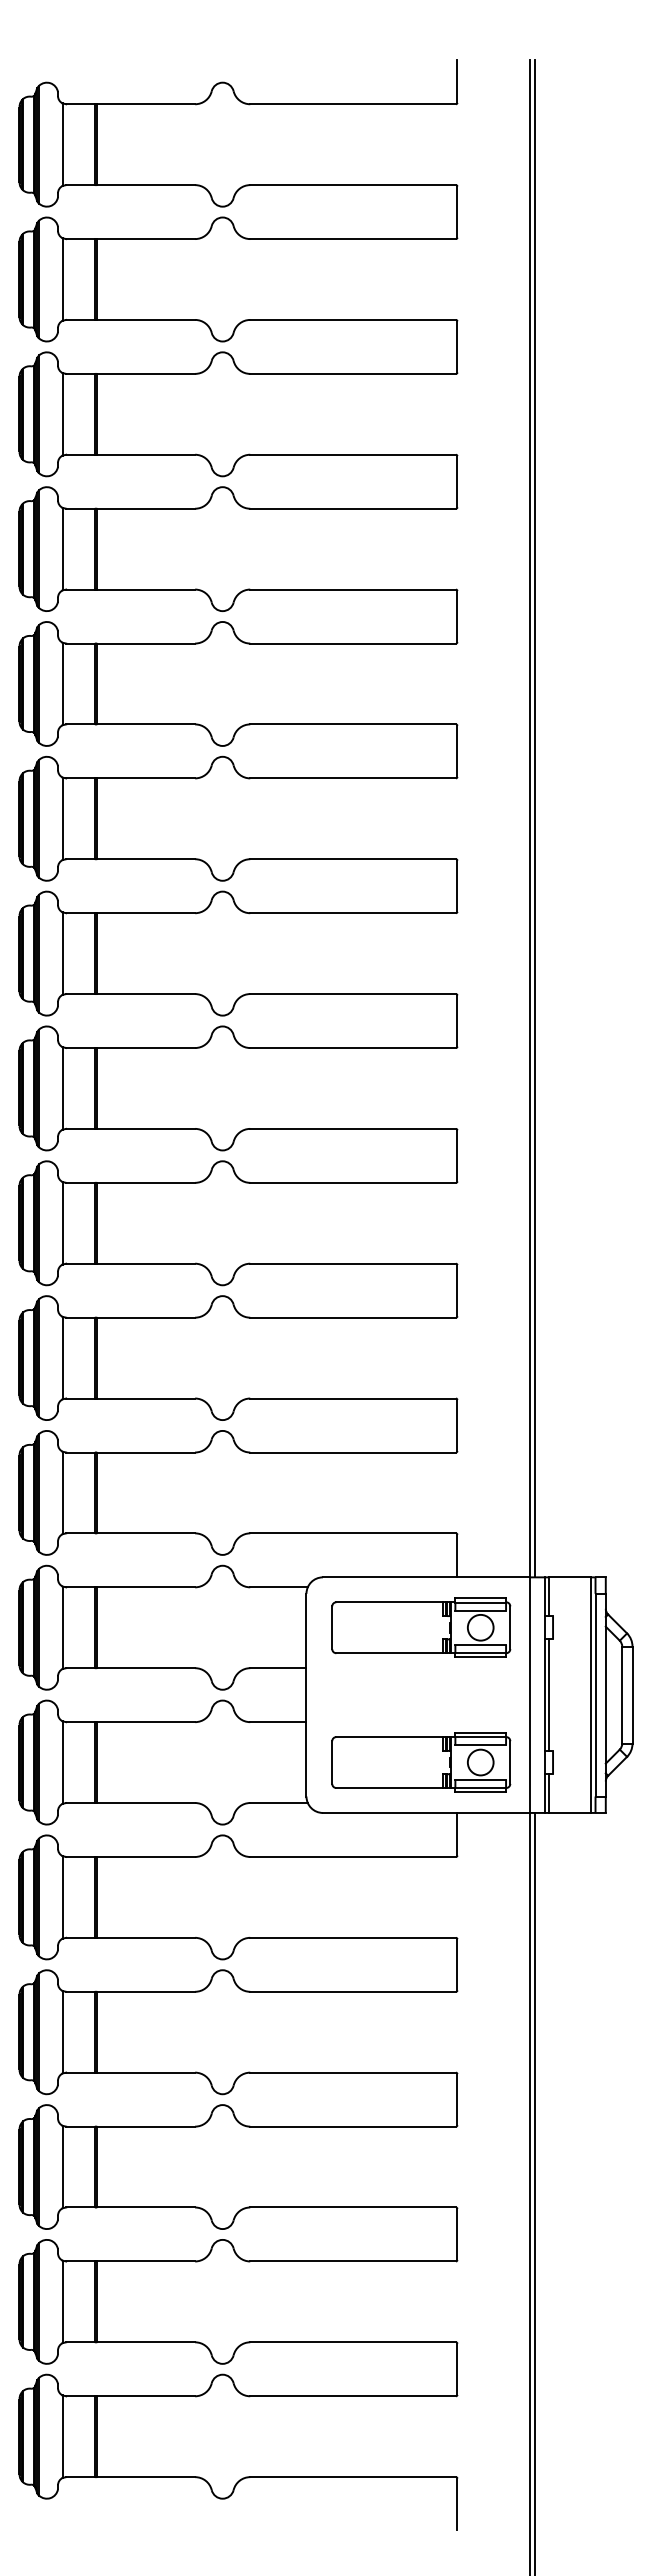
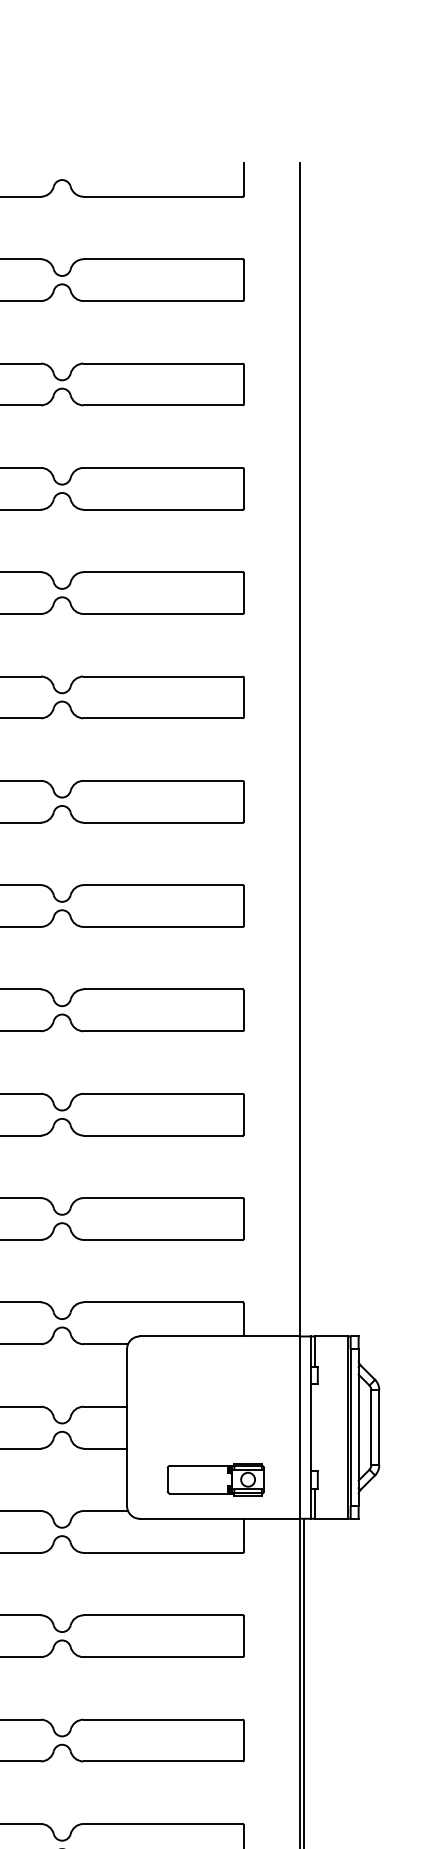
line: (534, 818) -> (303, 749), removed
part: (421, 1627) -> (216, 1375), removed
line: (548, 1695) -> (314, 1427), removed
part: (421, 1762) -> (216, 1479), size x0.7

